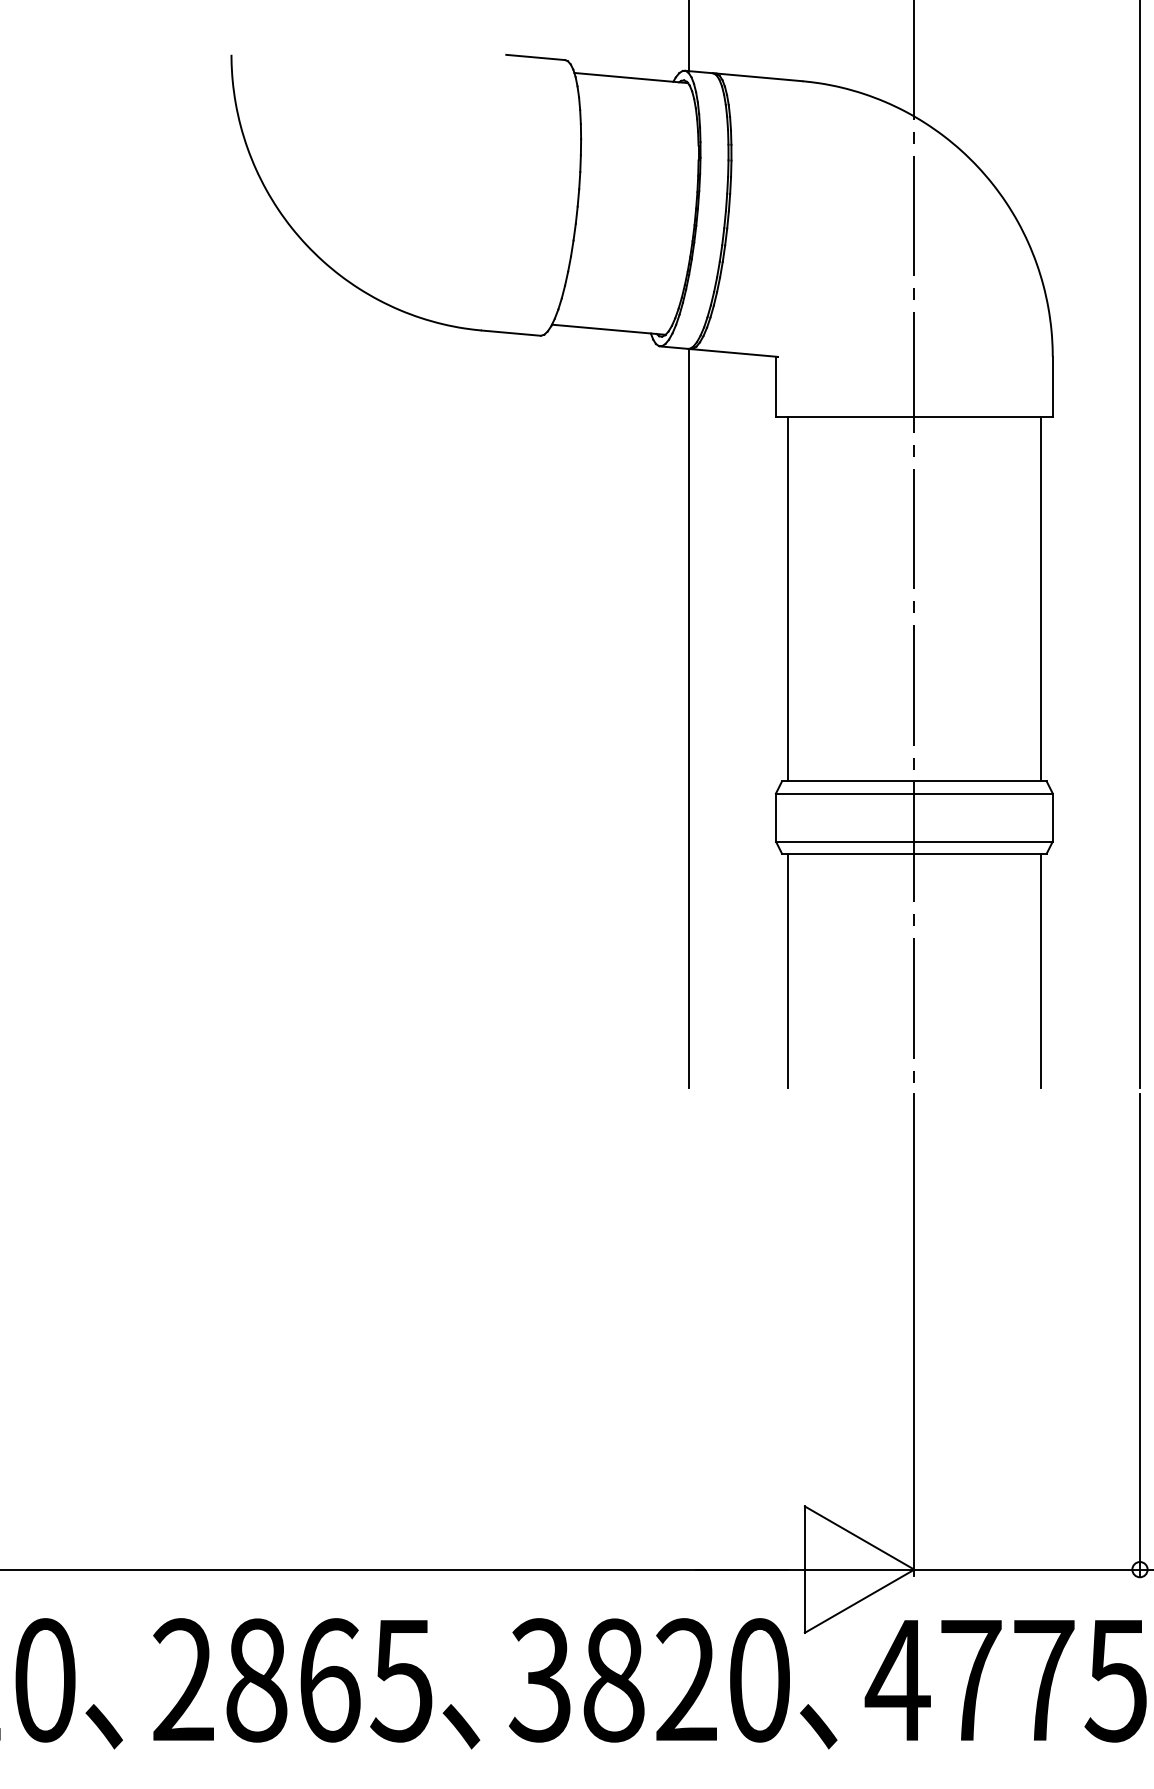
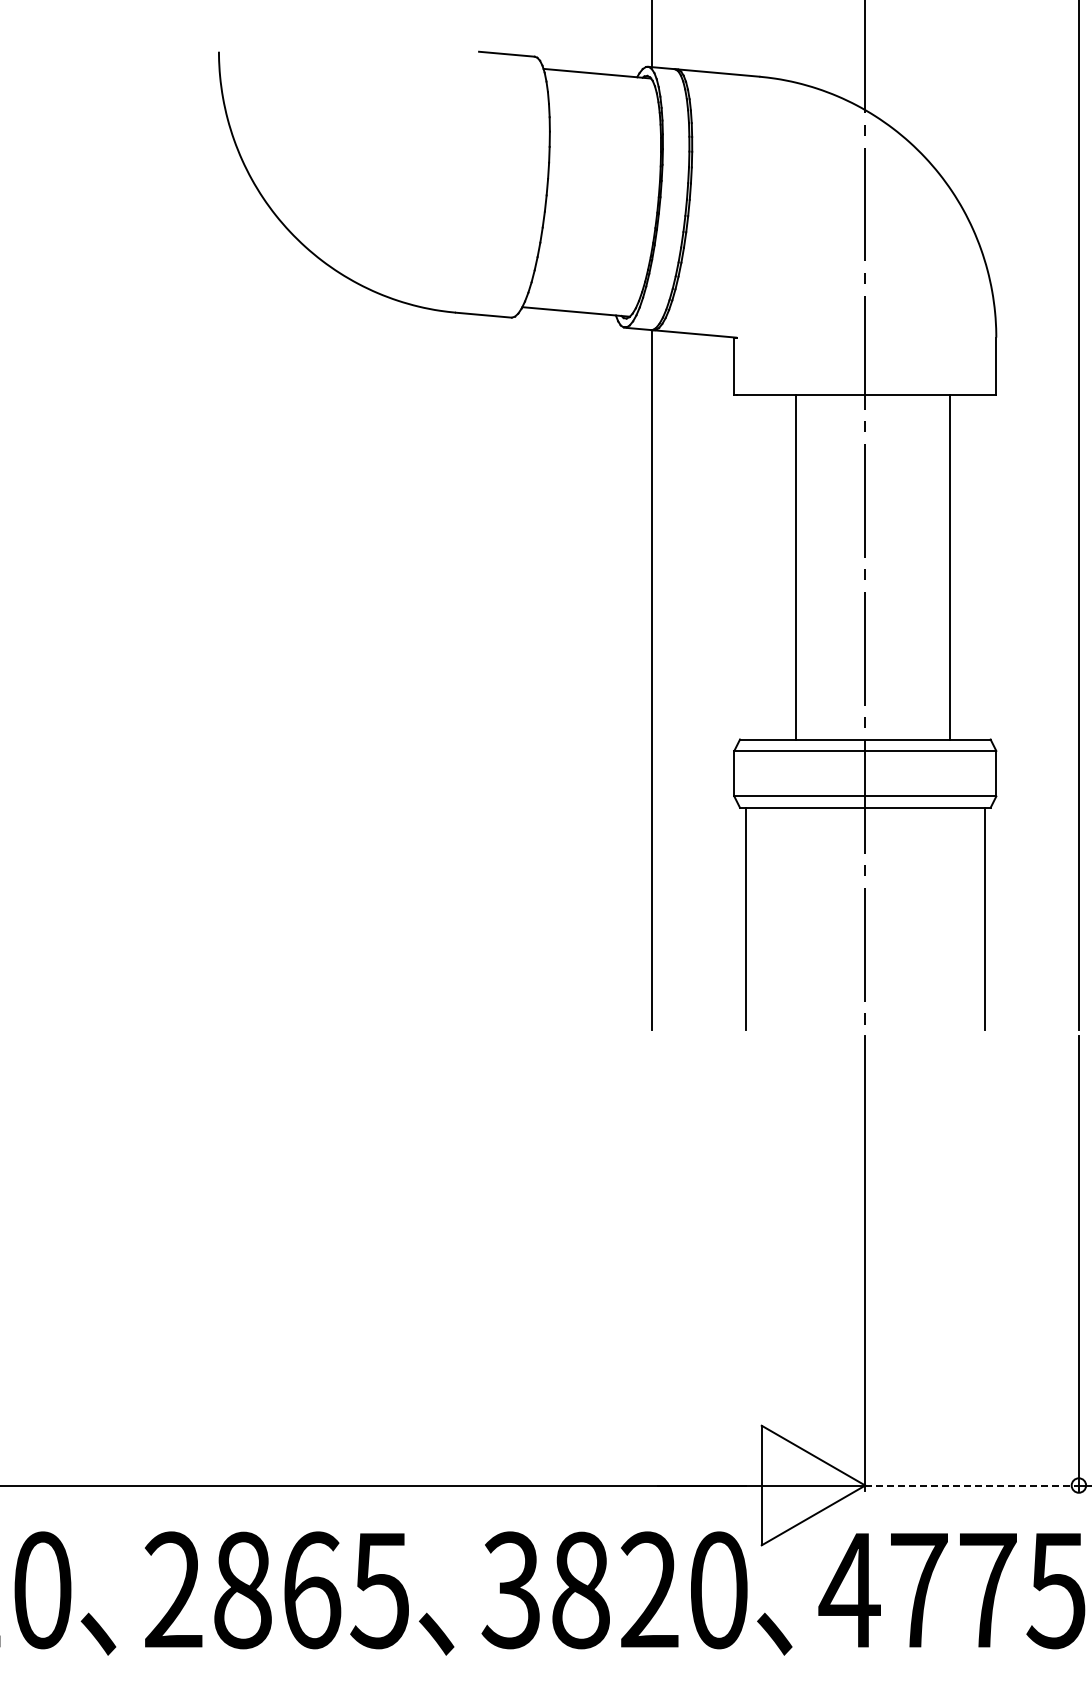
line: (787, 598) -> (795, 566), moved
line: (1040, 598) -> (949, 566), moved
line: (1027, 1569) -> (972, 1485), solid -> dashed

